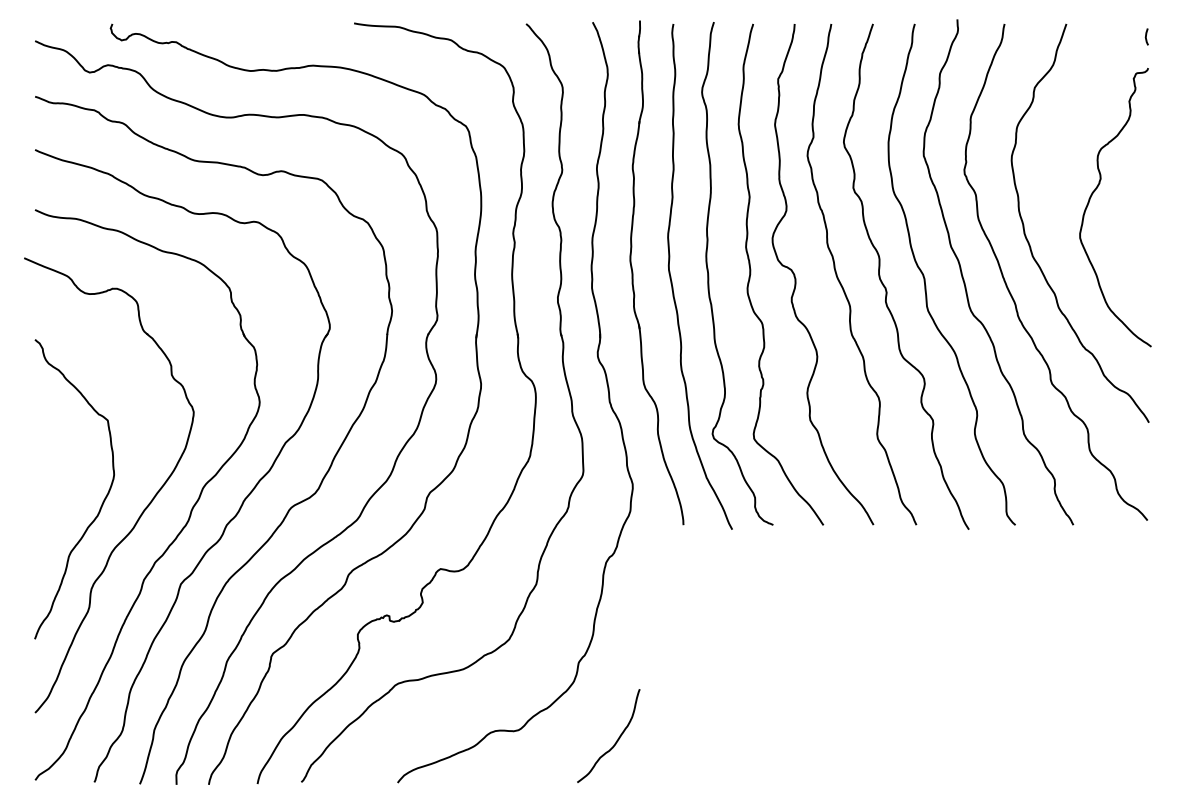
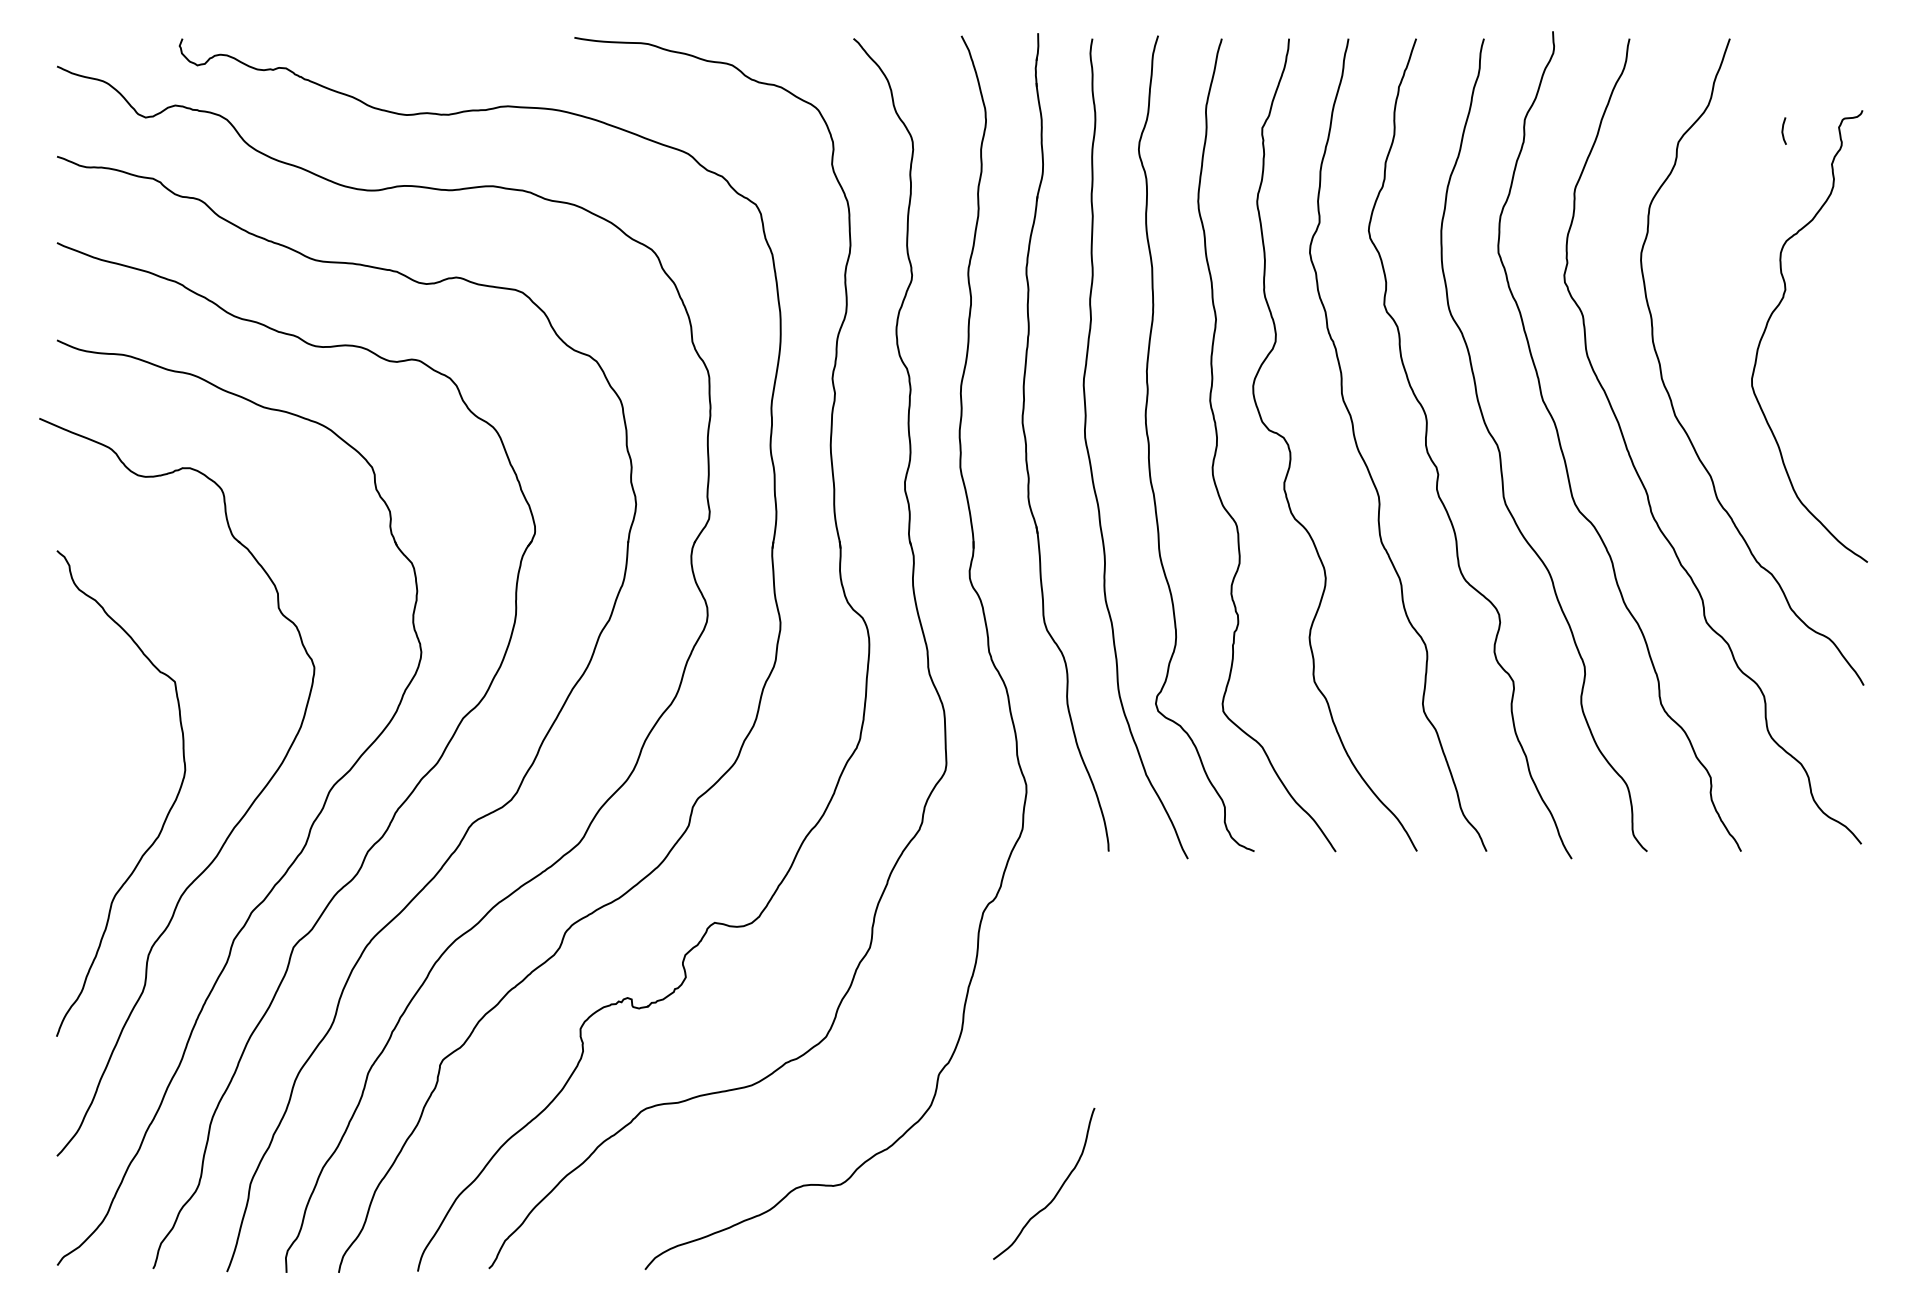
line: (1146, 36) -> (1783, 130), moved
curve: (616, 740) -> (1056, 1191), moved

